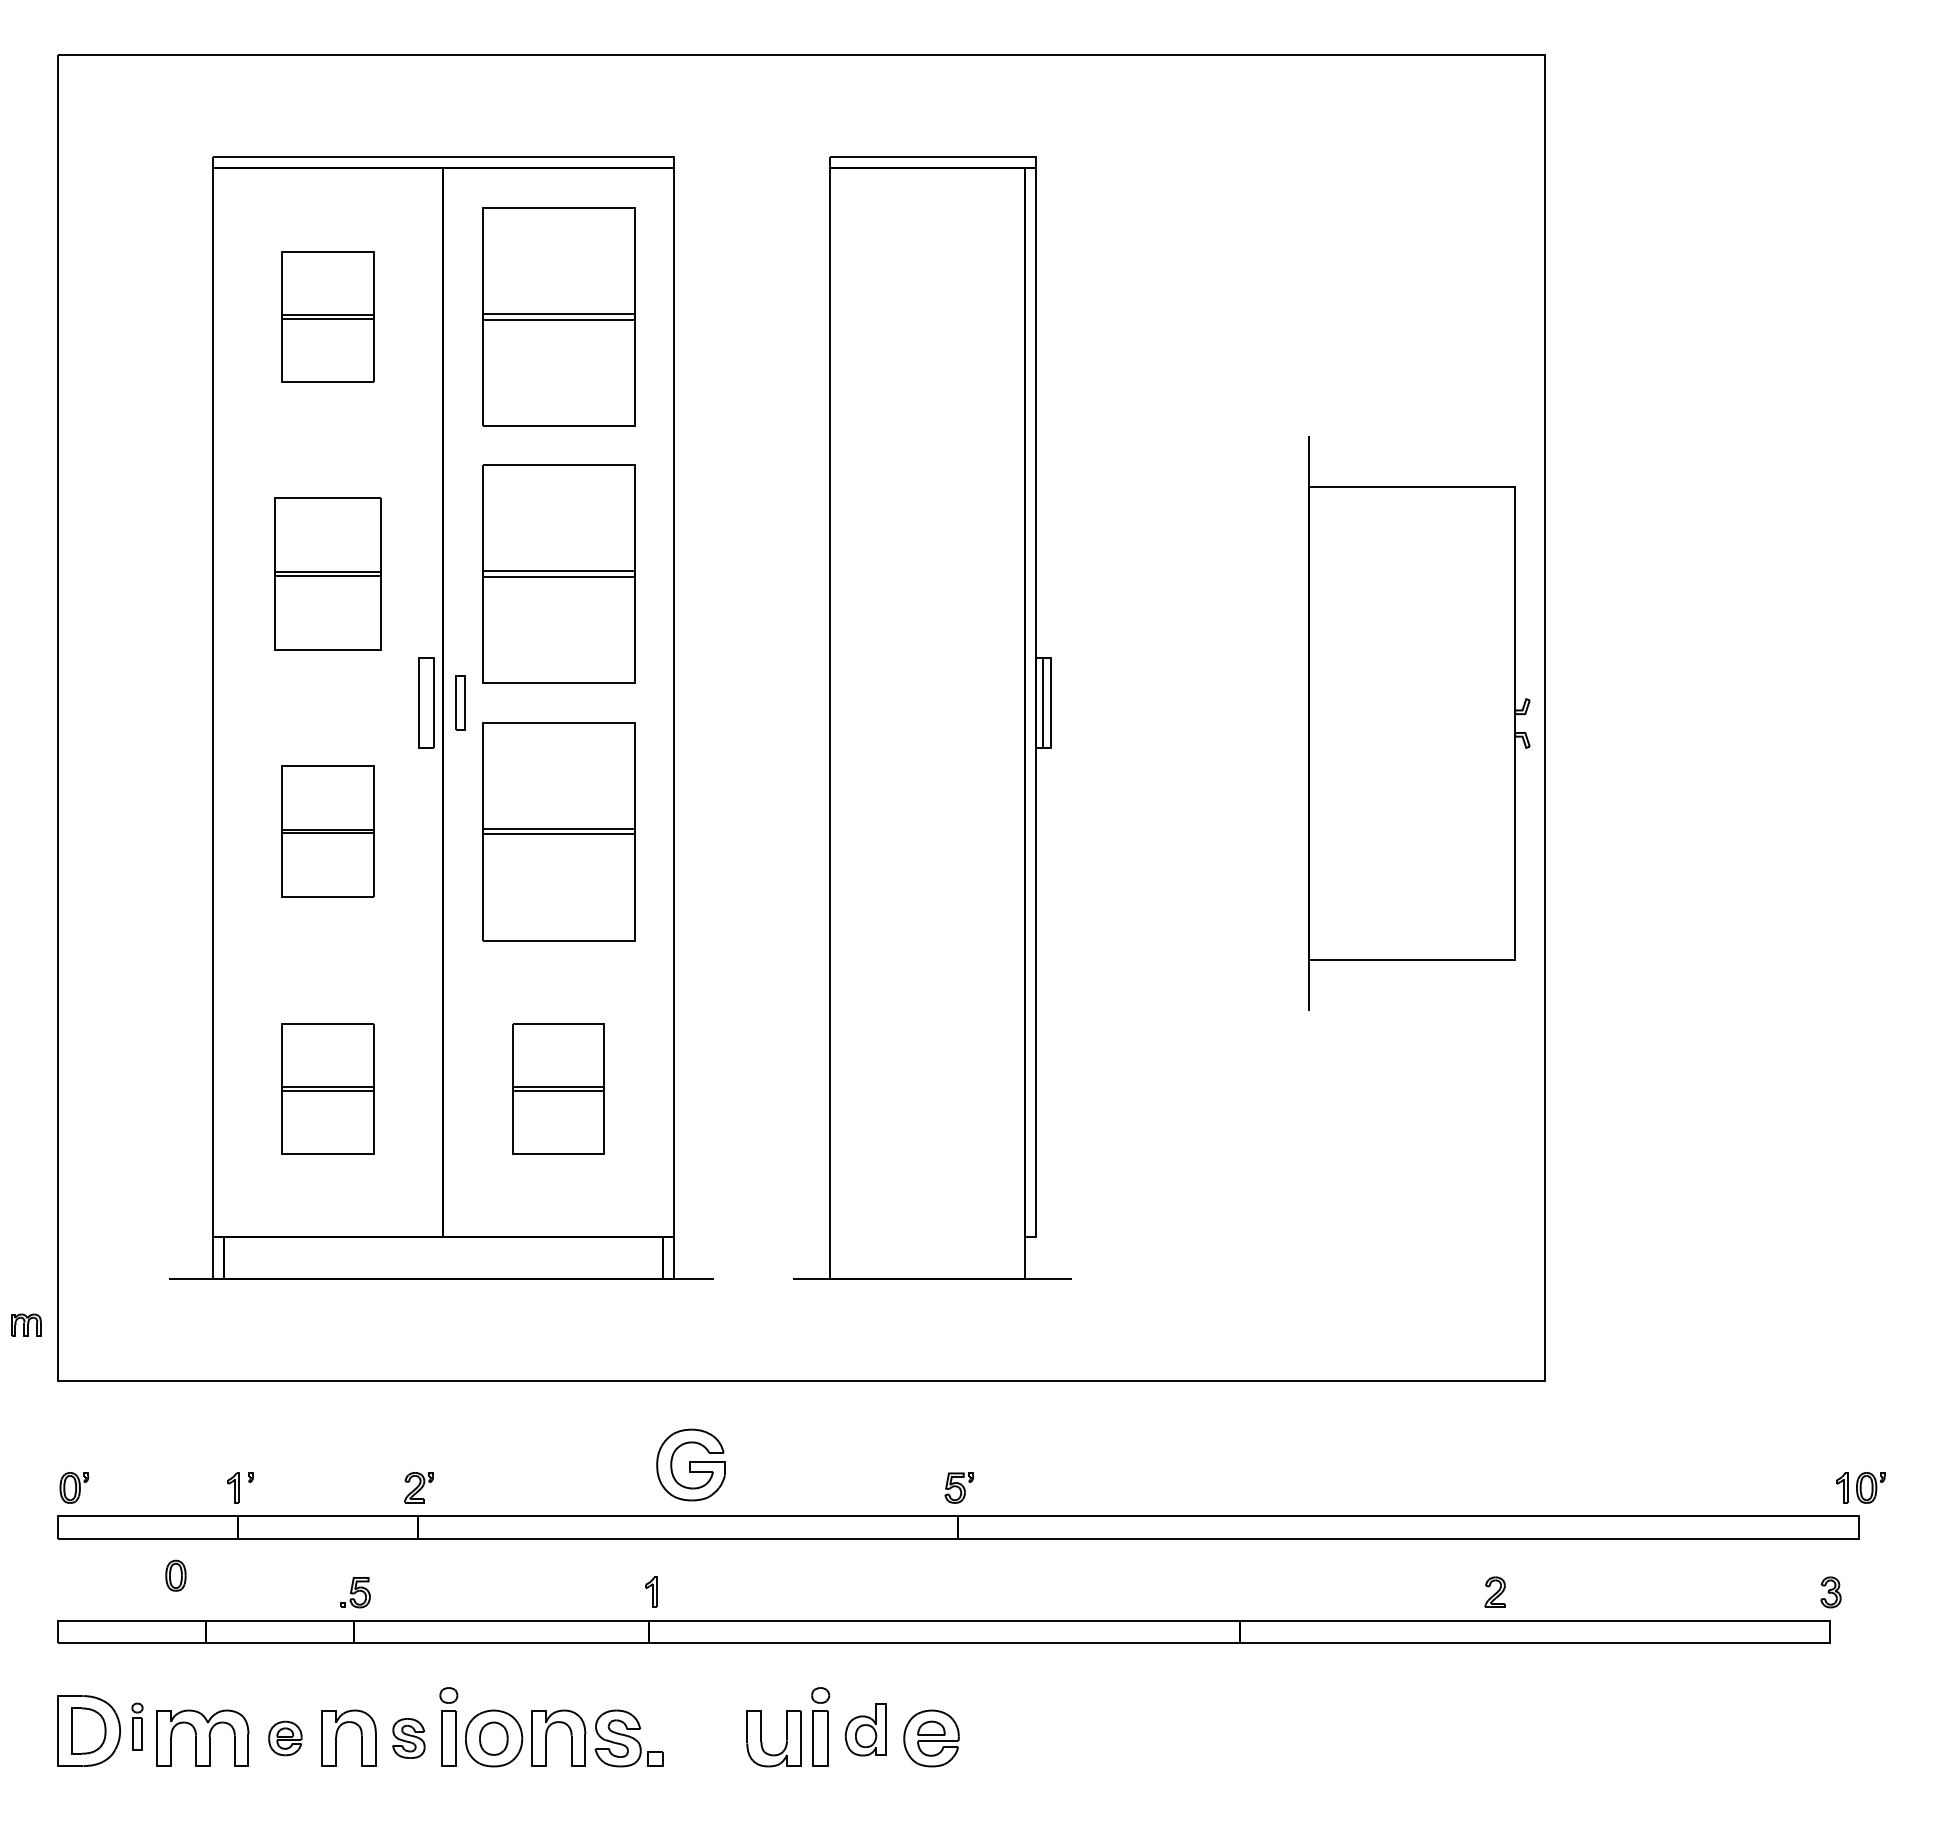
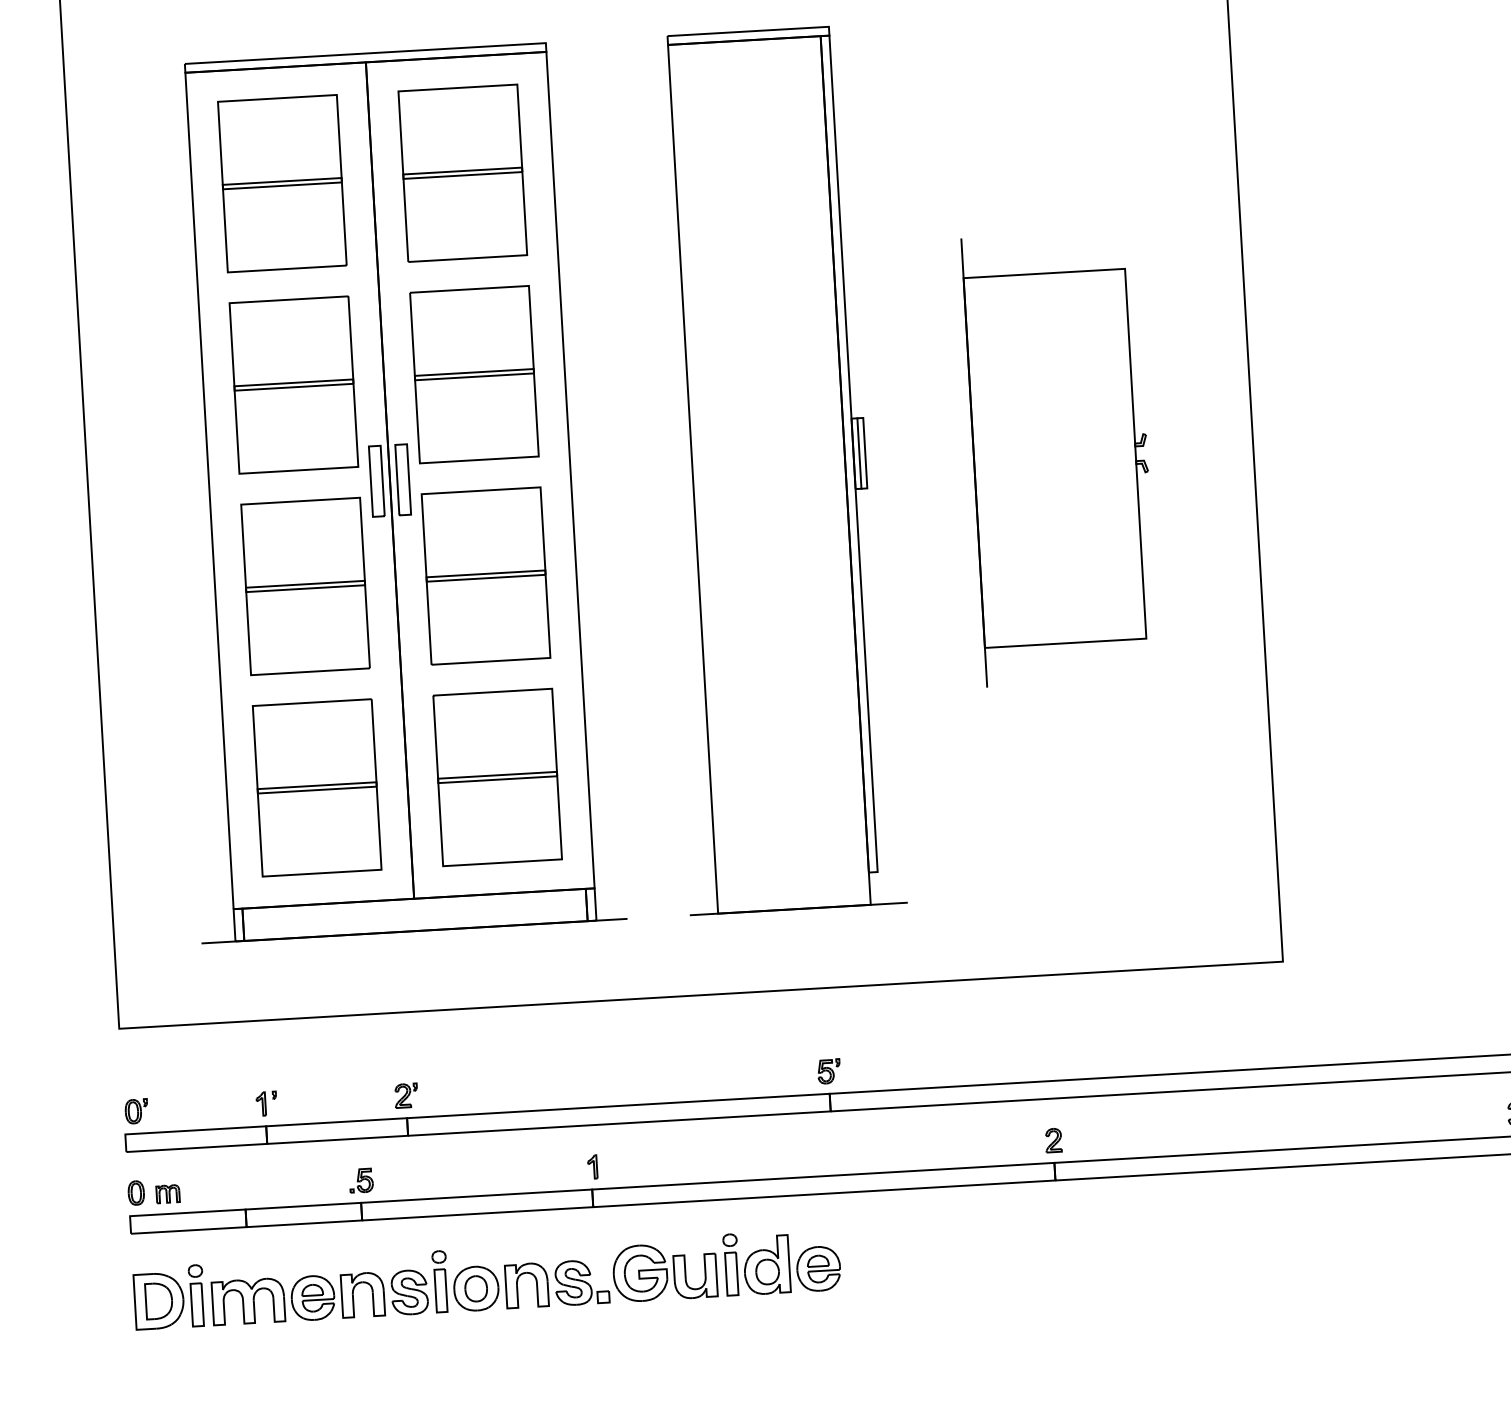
part: (327, 316) -> (281, 183), size x1.67
part: (327, 573) -> (293, 384), size x1.43
part: (460, 702) -> (403, 479), size x1.67
part: (1419, 723) -> (1060, 458), moved
part: (327, 831) -> (305, 586), size x1.67
part: (327, 1088) -> (316, 787), size x1.67
part: (558, 1088) -> (497, 777), size x1.67
part: (26, 1324) -> (168, 1193), moved
part: (690, 1464) -> (639, 1272), moved
part: (175, 1575) -> (135, 1192), moved
part: (1494, 1591) -> (1053, 1139), moved
part: (137, 1726) -> (196, 1295), size x1.67
part: (865, 1729) -> (766, 1264), size x1.43
part: (285, 1738) -> (313, 1298), size x1.67
part: (408, 1738) -> (409, 1292), size x1.43

